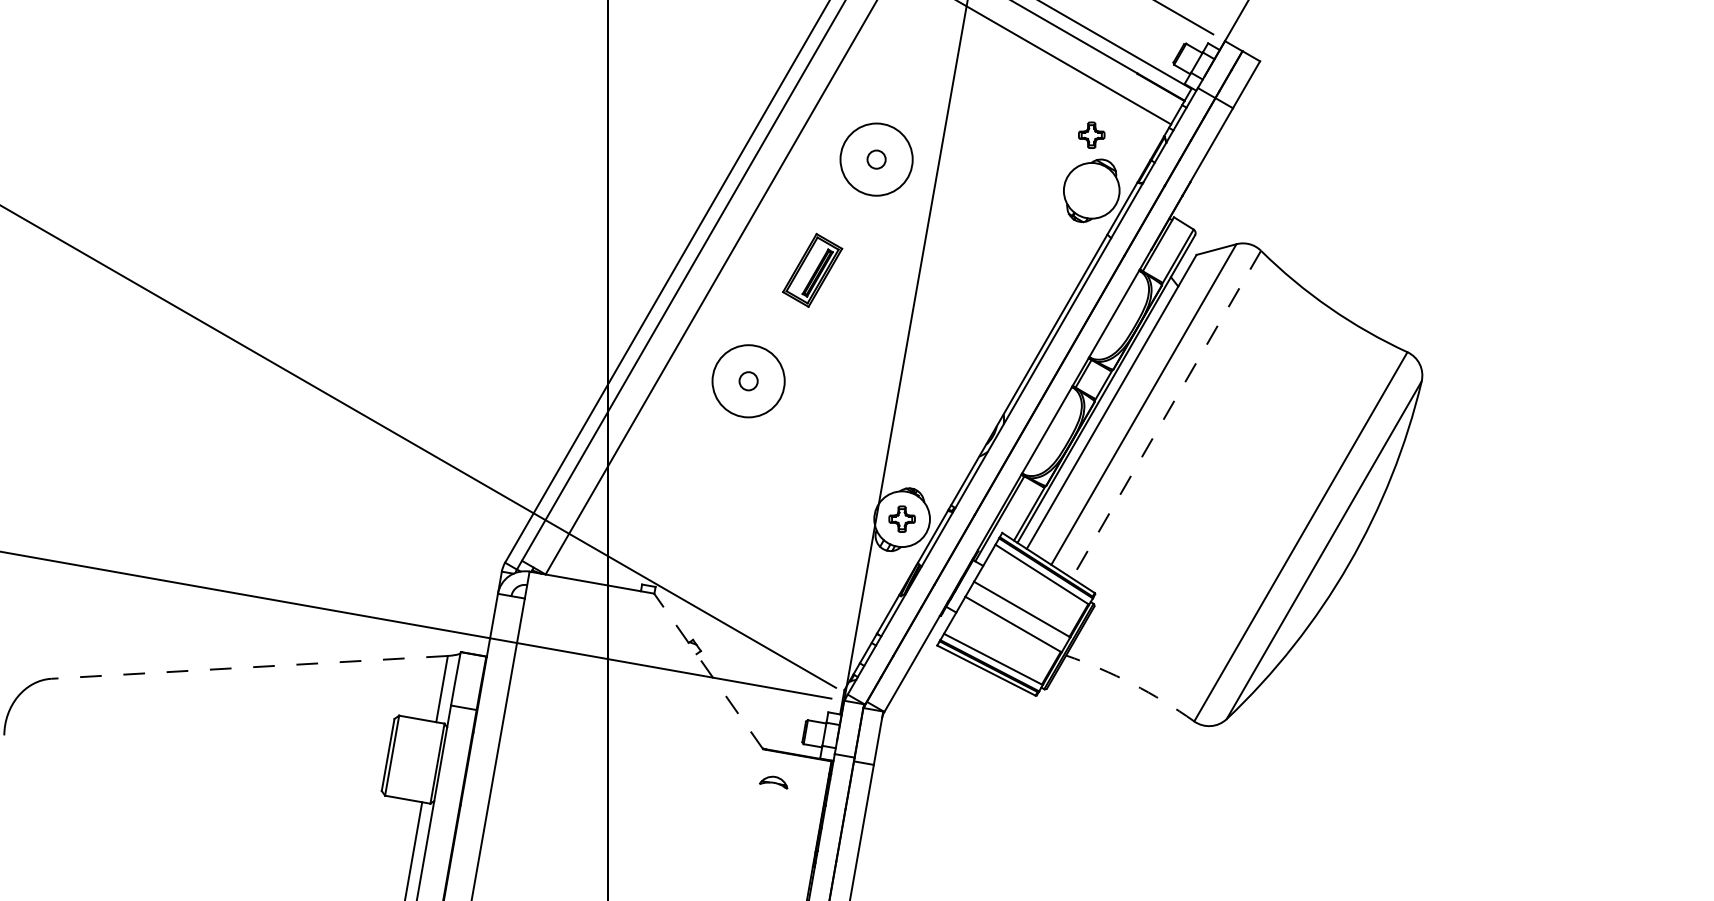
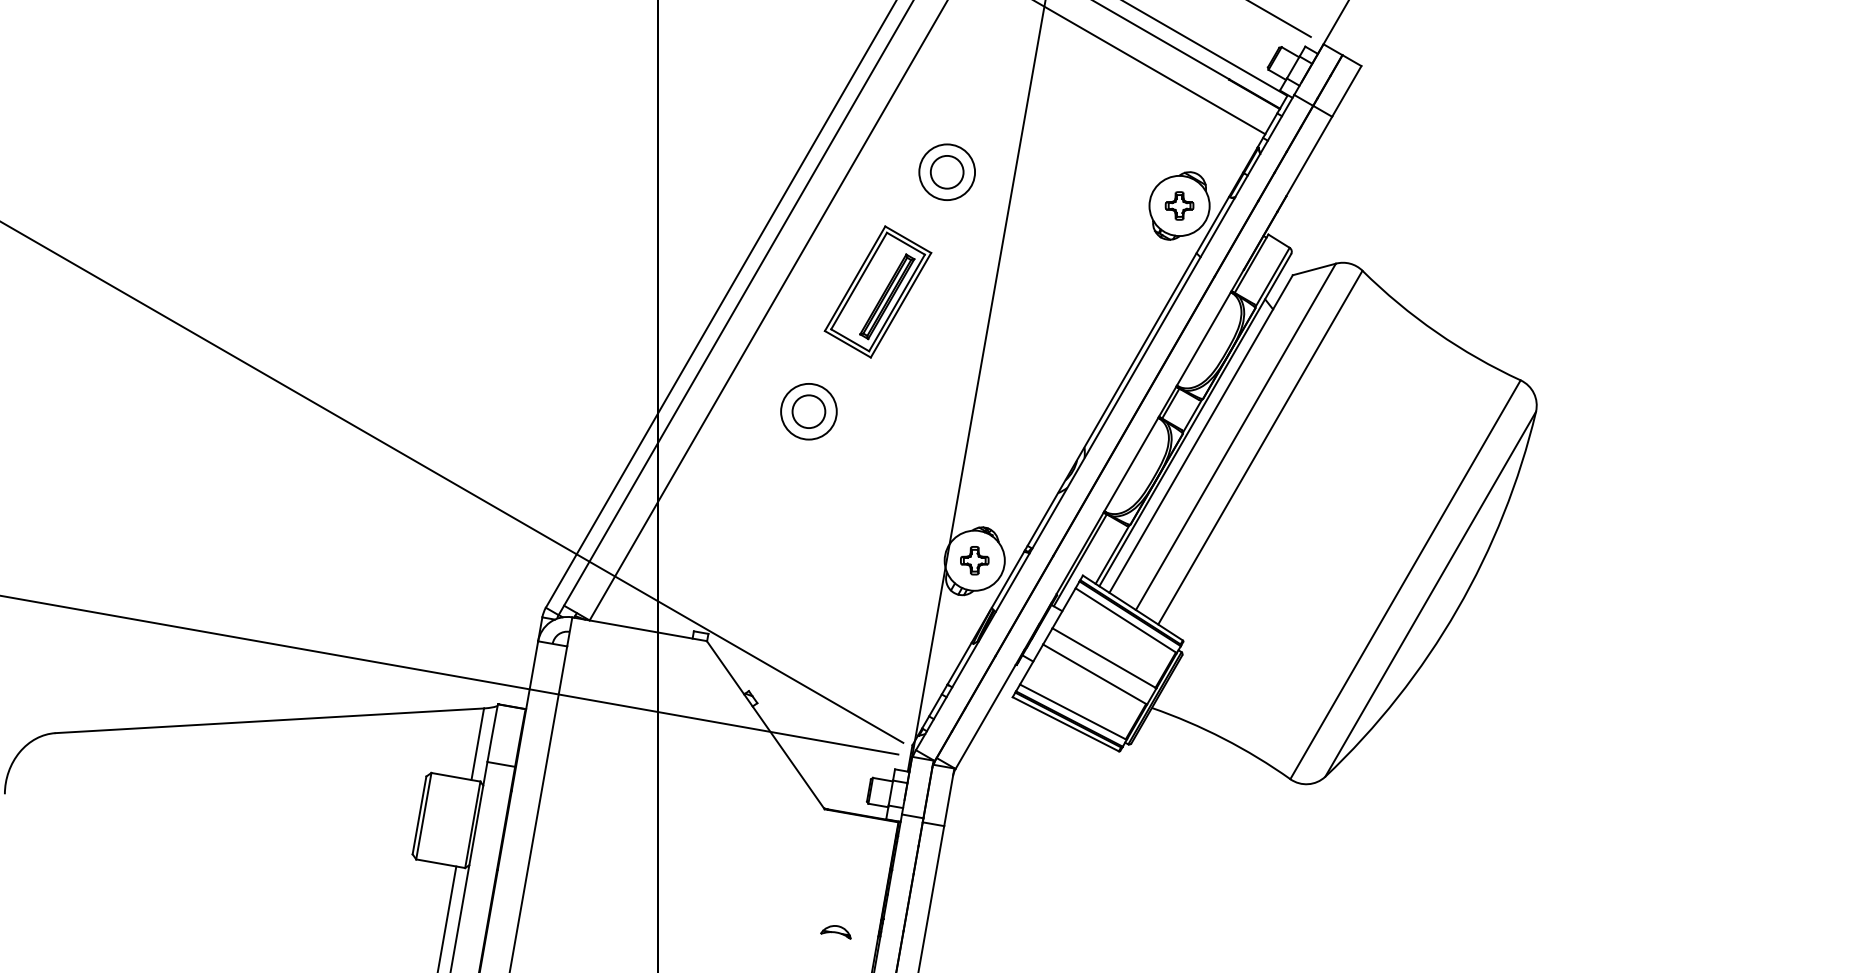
part: (1091, 134) -> (1179, 205), moved
circle: (875, 158) -> (946, 171), size x1.67
circle: (876, 159) -> (947, 172), size x0.71
part: (812, 269) -> (877, 291), size x1.67
circle: (748, 381) -> (808, 411), size x0.71
circle: (748, 381) -> (808, 411), size x1.67
line: (1166, 415) -> (1260, 448), dashed -> solid
line: (249, 667) -> (269, 720), dashed -> solid
line: (708, 671) -> (765, 725), dashed -> solid
arc: (1132, 683) -> (1223, 738), dashed -> solid
part: (773, 782) -> (835, 932), moved

